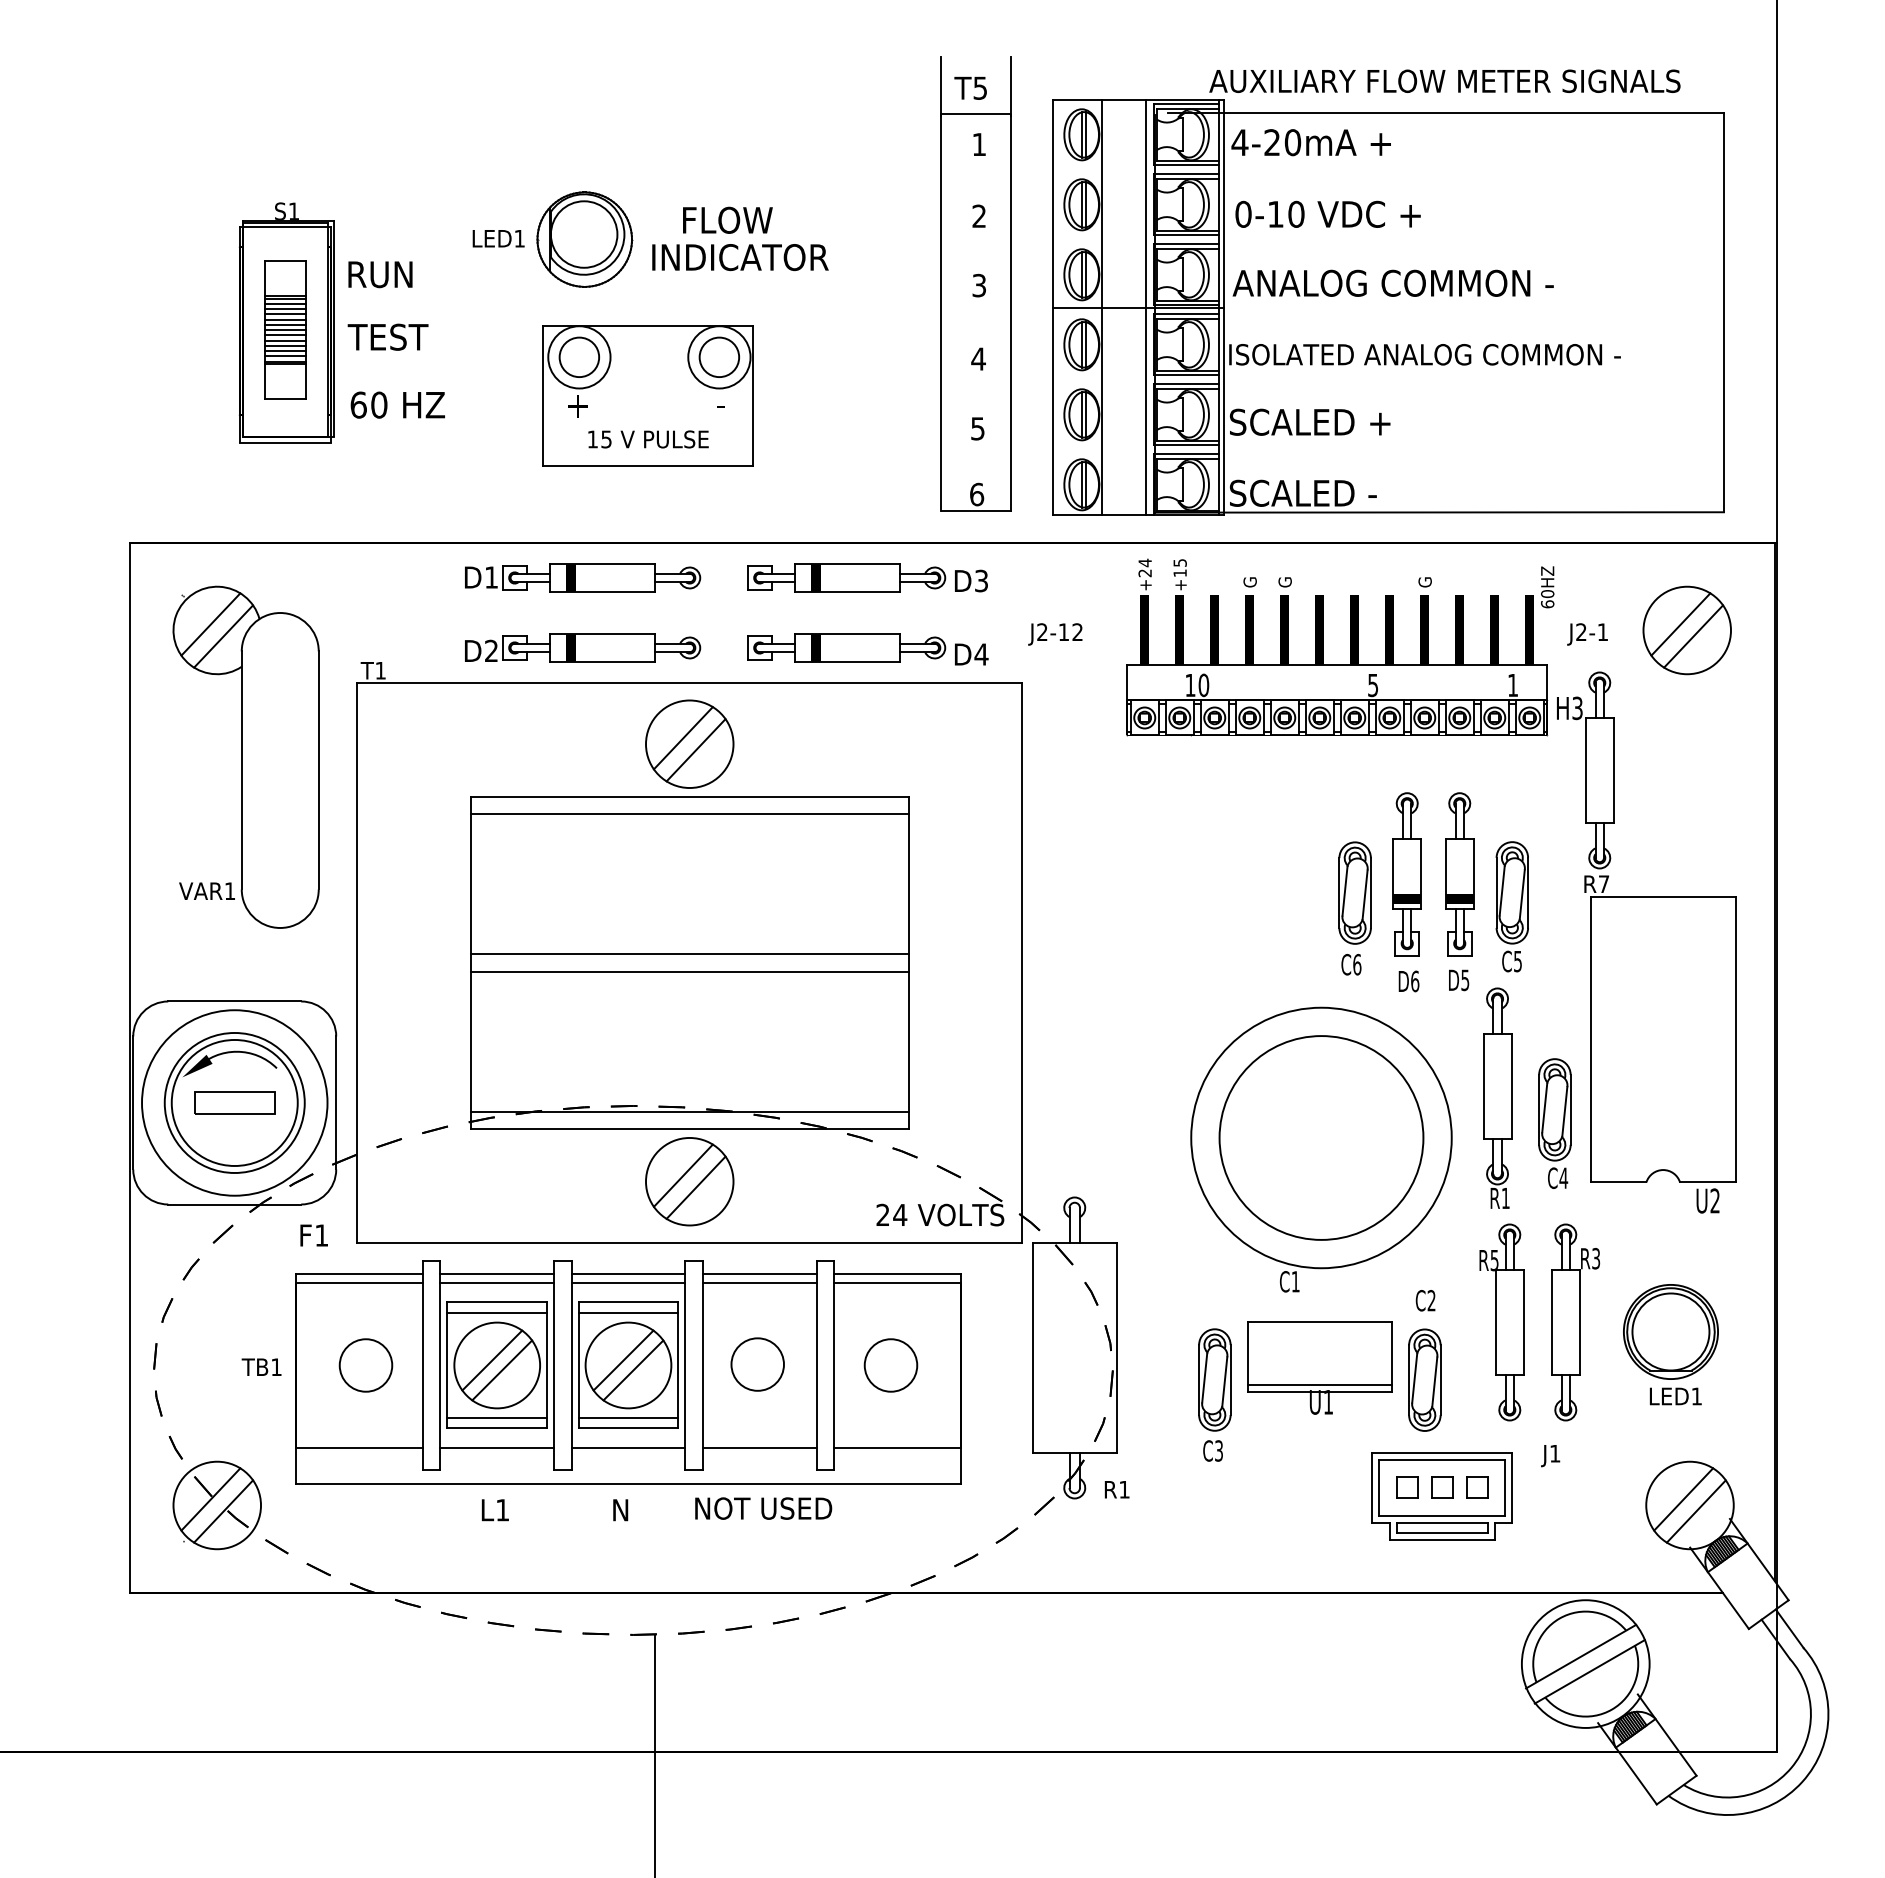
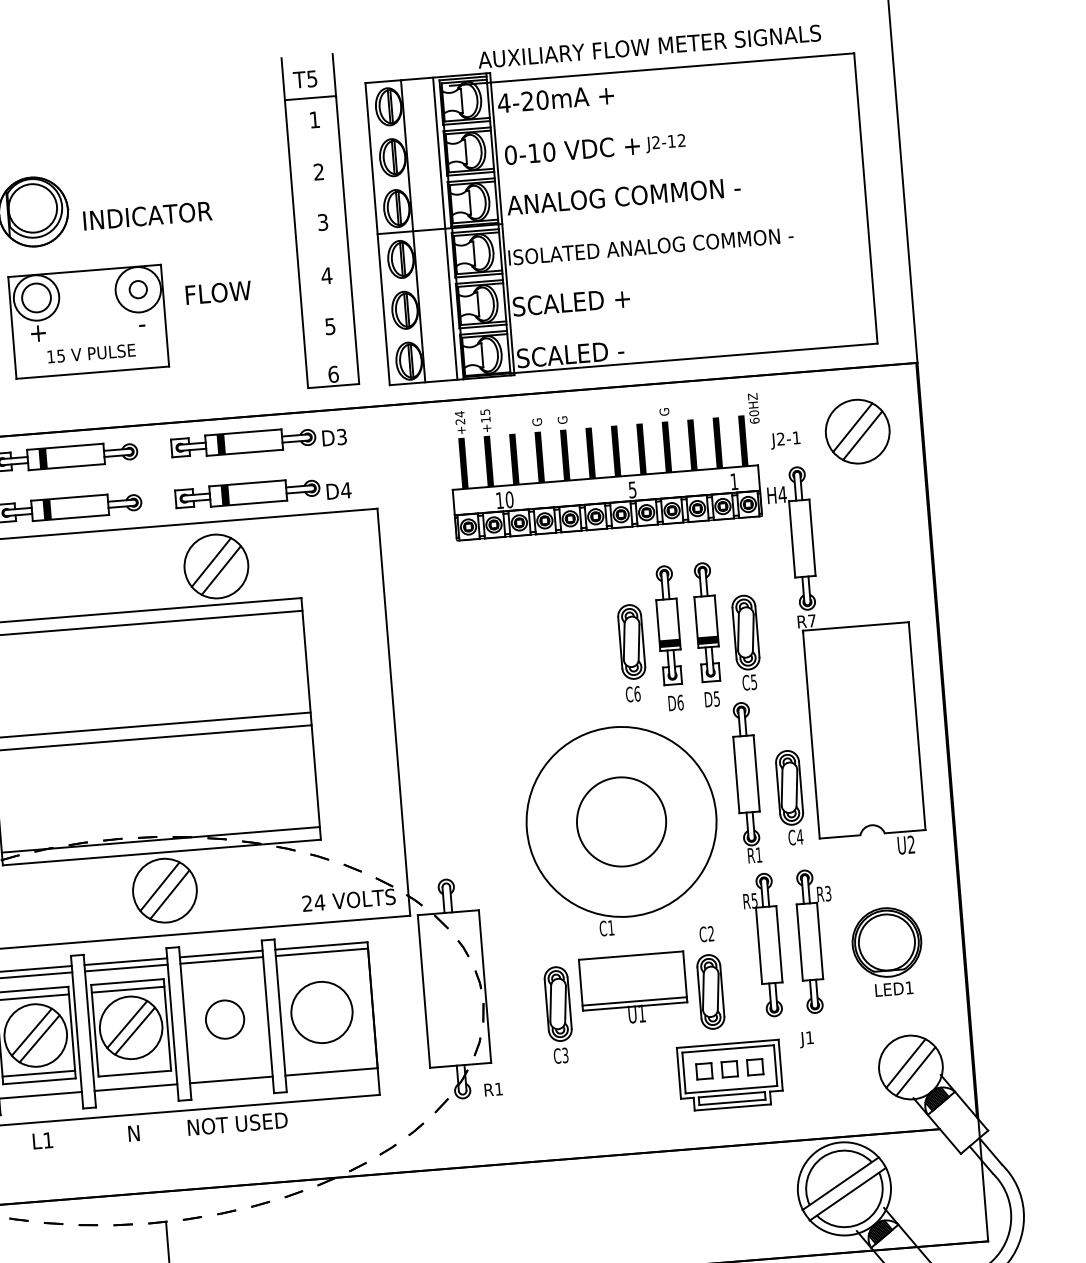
text: (727, 219) -> (218, 292), moved
circle: (719, 356) -> (138, 289), size x0.6
text: (1055, 634) -> (665, 143), moved
text: (1577, 708) -> (782, 494), H3 -> H4
part: (689, 743) -> (216, 565), moved
circle: (1321, 1137) -> (621, 821), size x0.6
circle: (890, 1365) -> (321, 1012), size x1.6
line: (628, 1417) -> (134, 1065), removed

